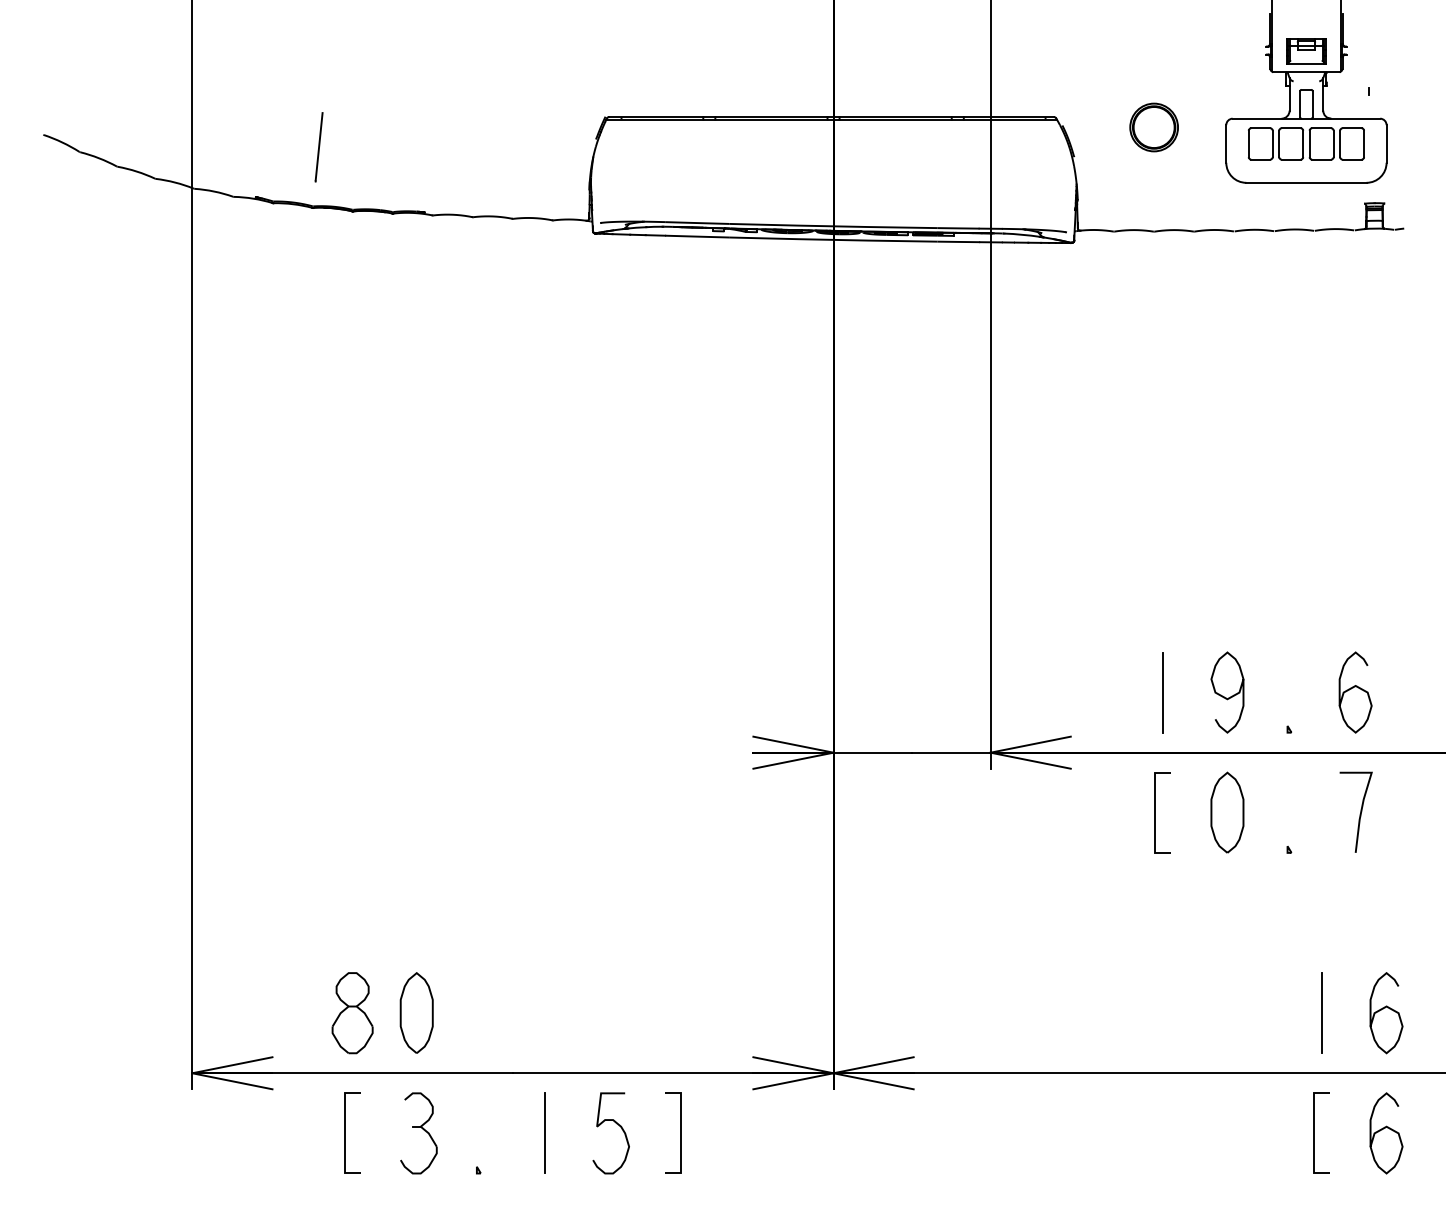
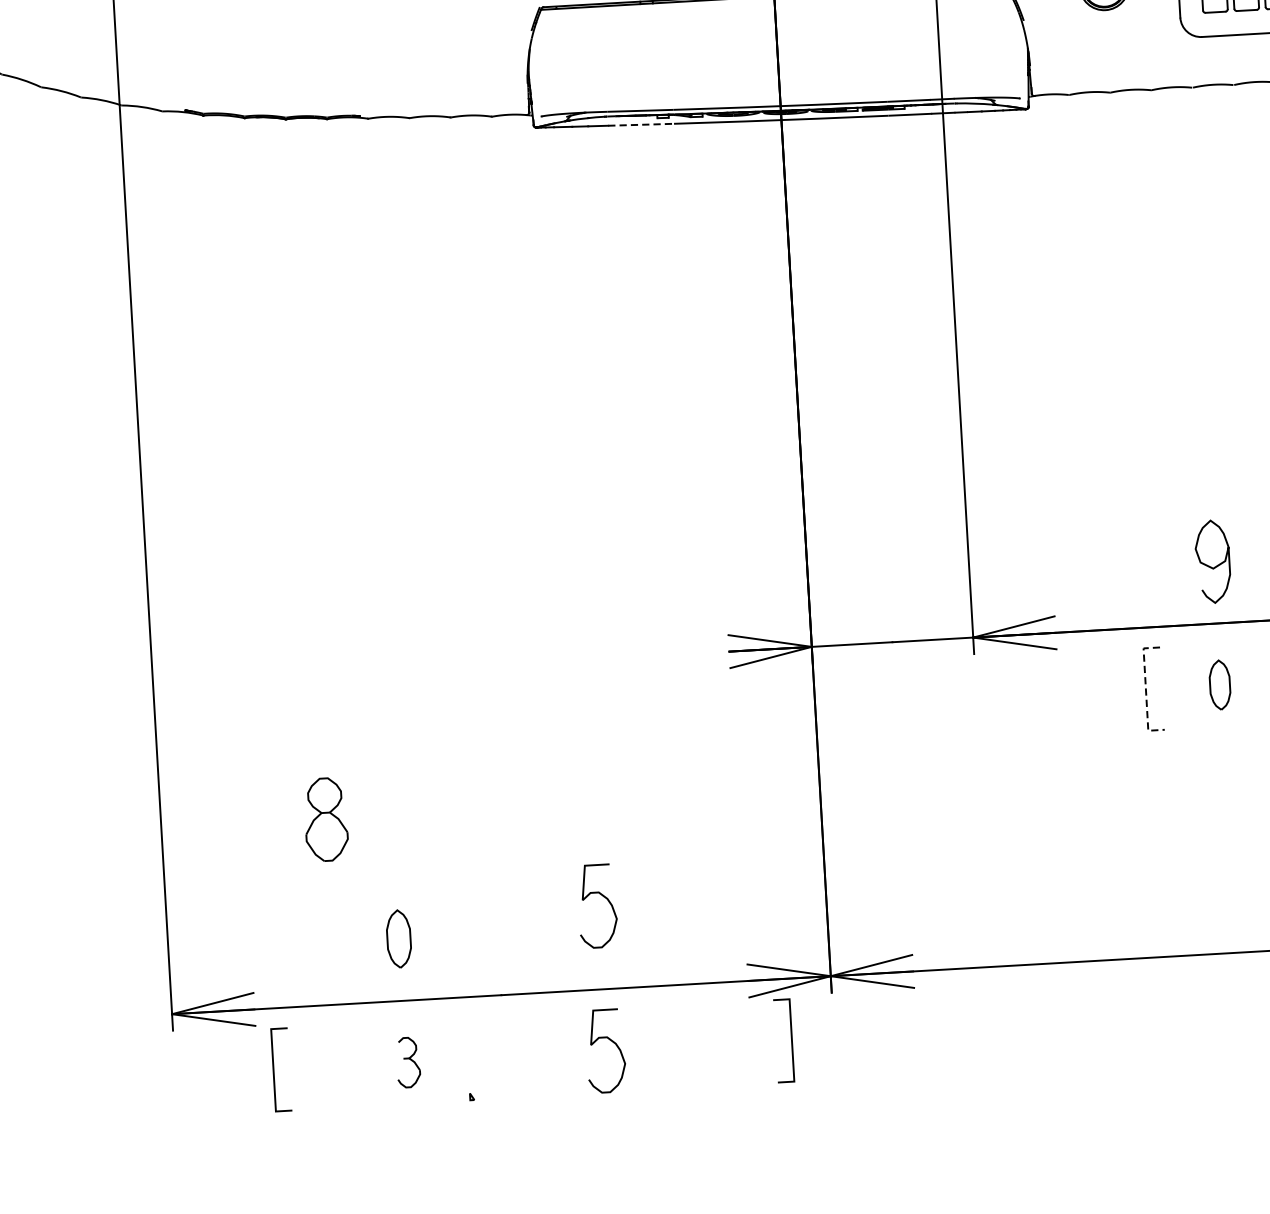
line: (318, 147) -> (246, 55), removed
line: (697, 236) -> (641, 124), solid -> dashed
line: (1163, 692) -> (1147, 565), removed
part: (1227, 812) -> (1220, 684), size x0.6
line: (1155, 813) -> (1146, 690), solid -> dashed
curve: (616, 983) -> (602, 896), added
part: (416, 1012) -> (398, 938), size x0.7
part: (352, 1013) -> (325, 820), moved
line: (345, 1132) -> (274, 1069), moved
line: (680, 1132) -> (791, 1039), moved
part: (418, 1133) -> (408, 1062), size x0.6
line: (545, 1133) -> (538, 1055), removed

